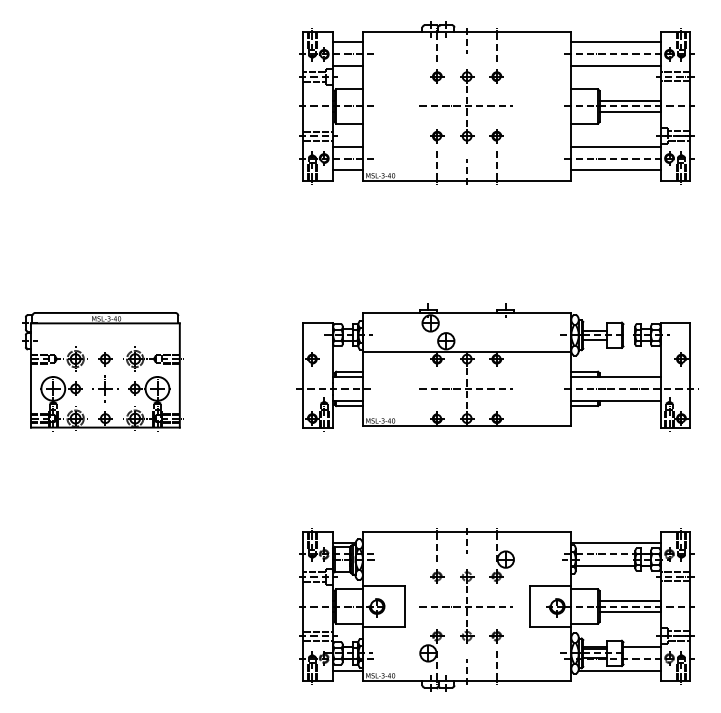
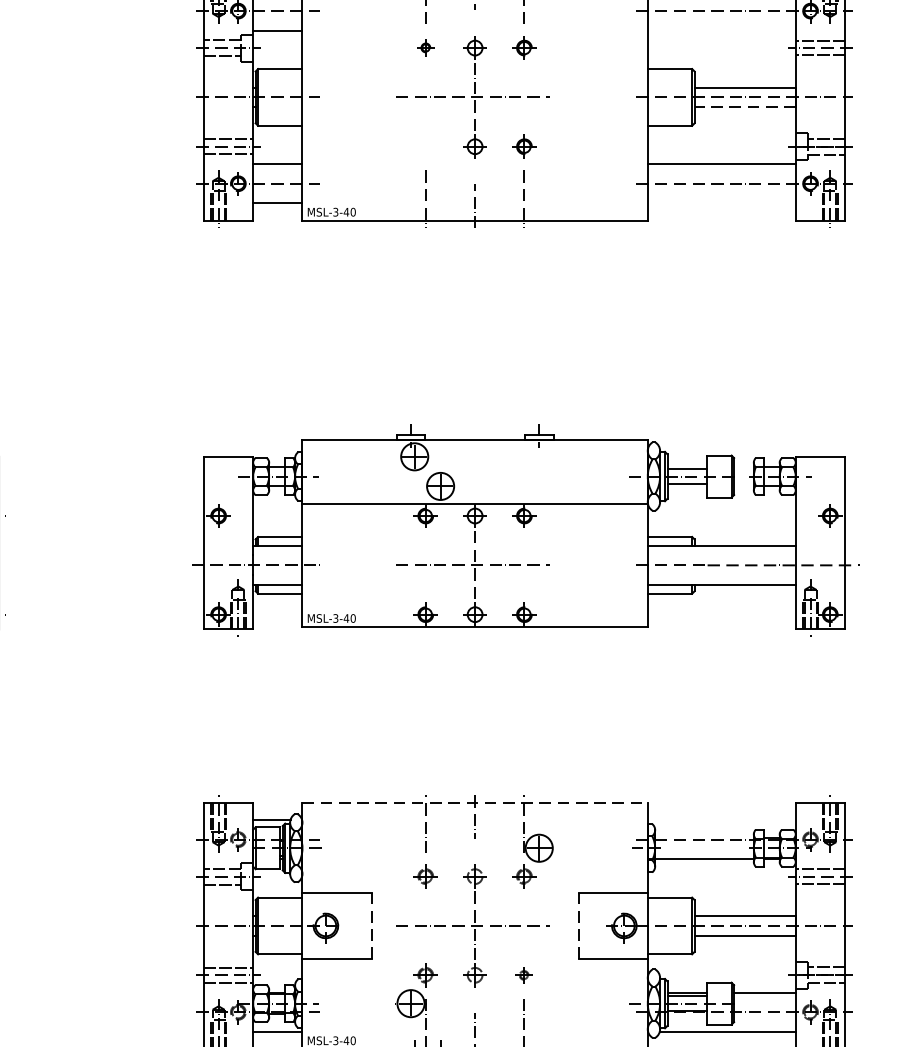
line: (615, 66) -> (720, 31), removed
part: (437, 76) -> (426, 47), size x0.6
line: (630, 112) -> (745, 107), solid -> dashed
part: (437, 136) -> (426, 147), removed
line: (615, 170) -> (720, 203), removed
line: (467, 532) -> (475, 803), solid -> dashed
line: (615, 542) -> (720, 819), removed
line: (404, 607) -> (371, 927), solid -> dashed
line: (529, 607) -> (578, 927), solid -> dashed
part: (496, 636) -> (523, 975), size x0.6

